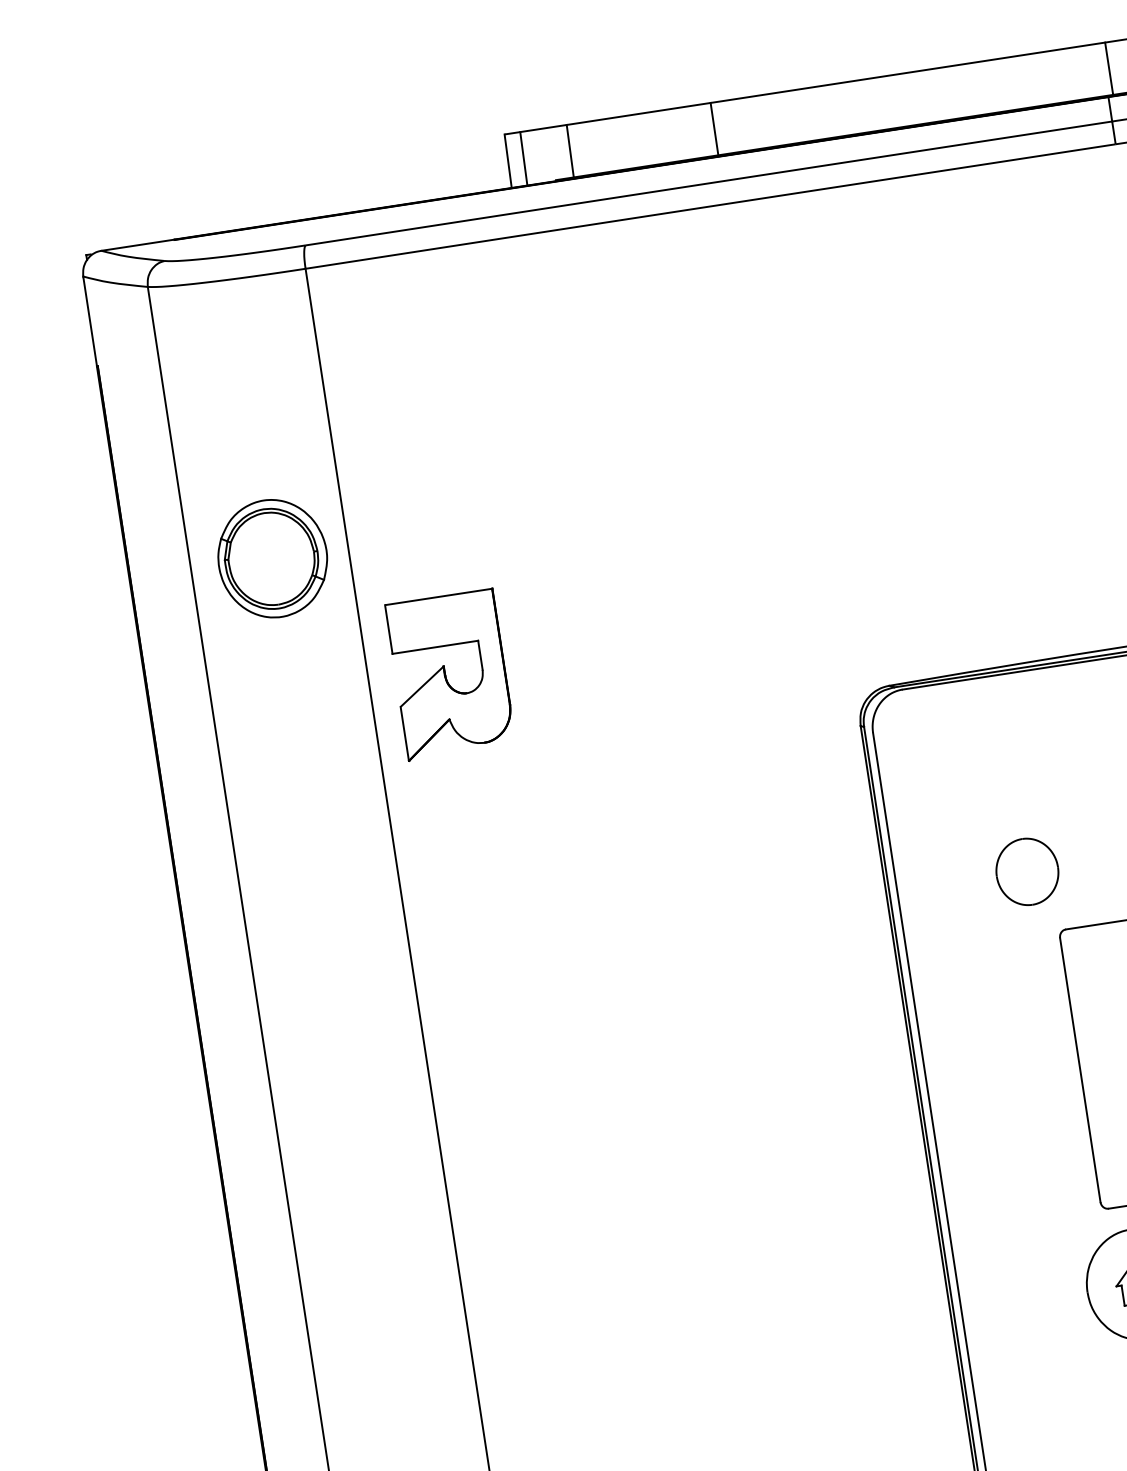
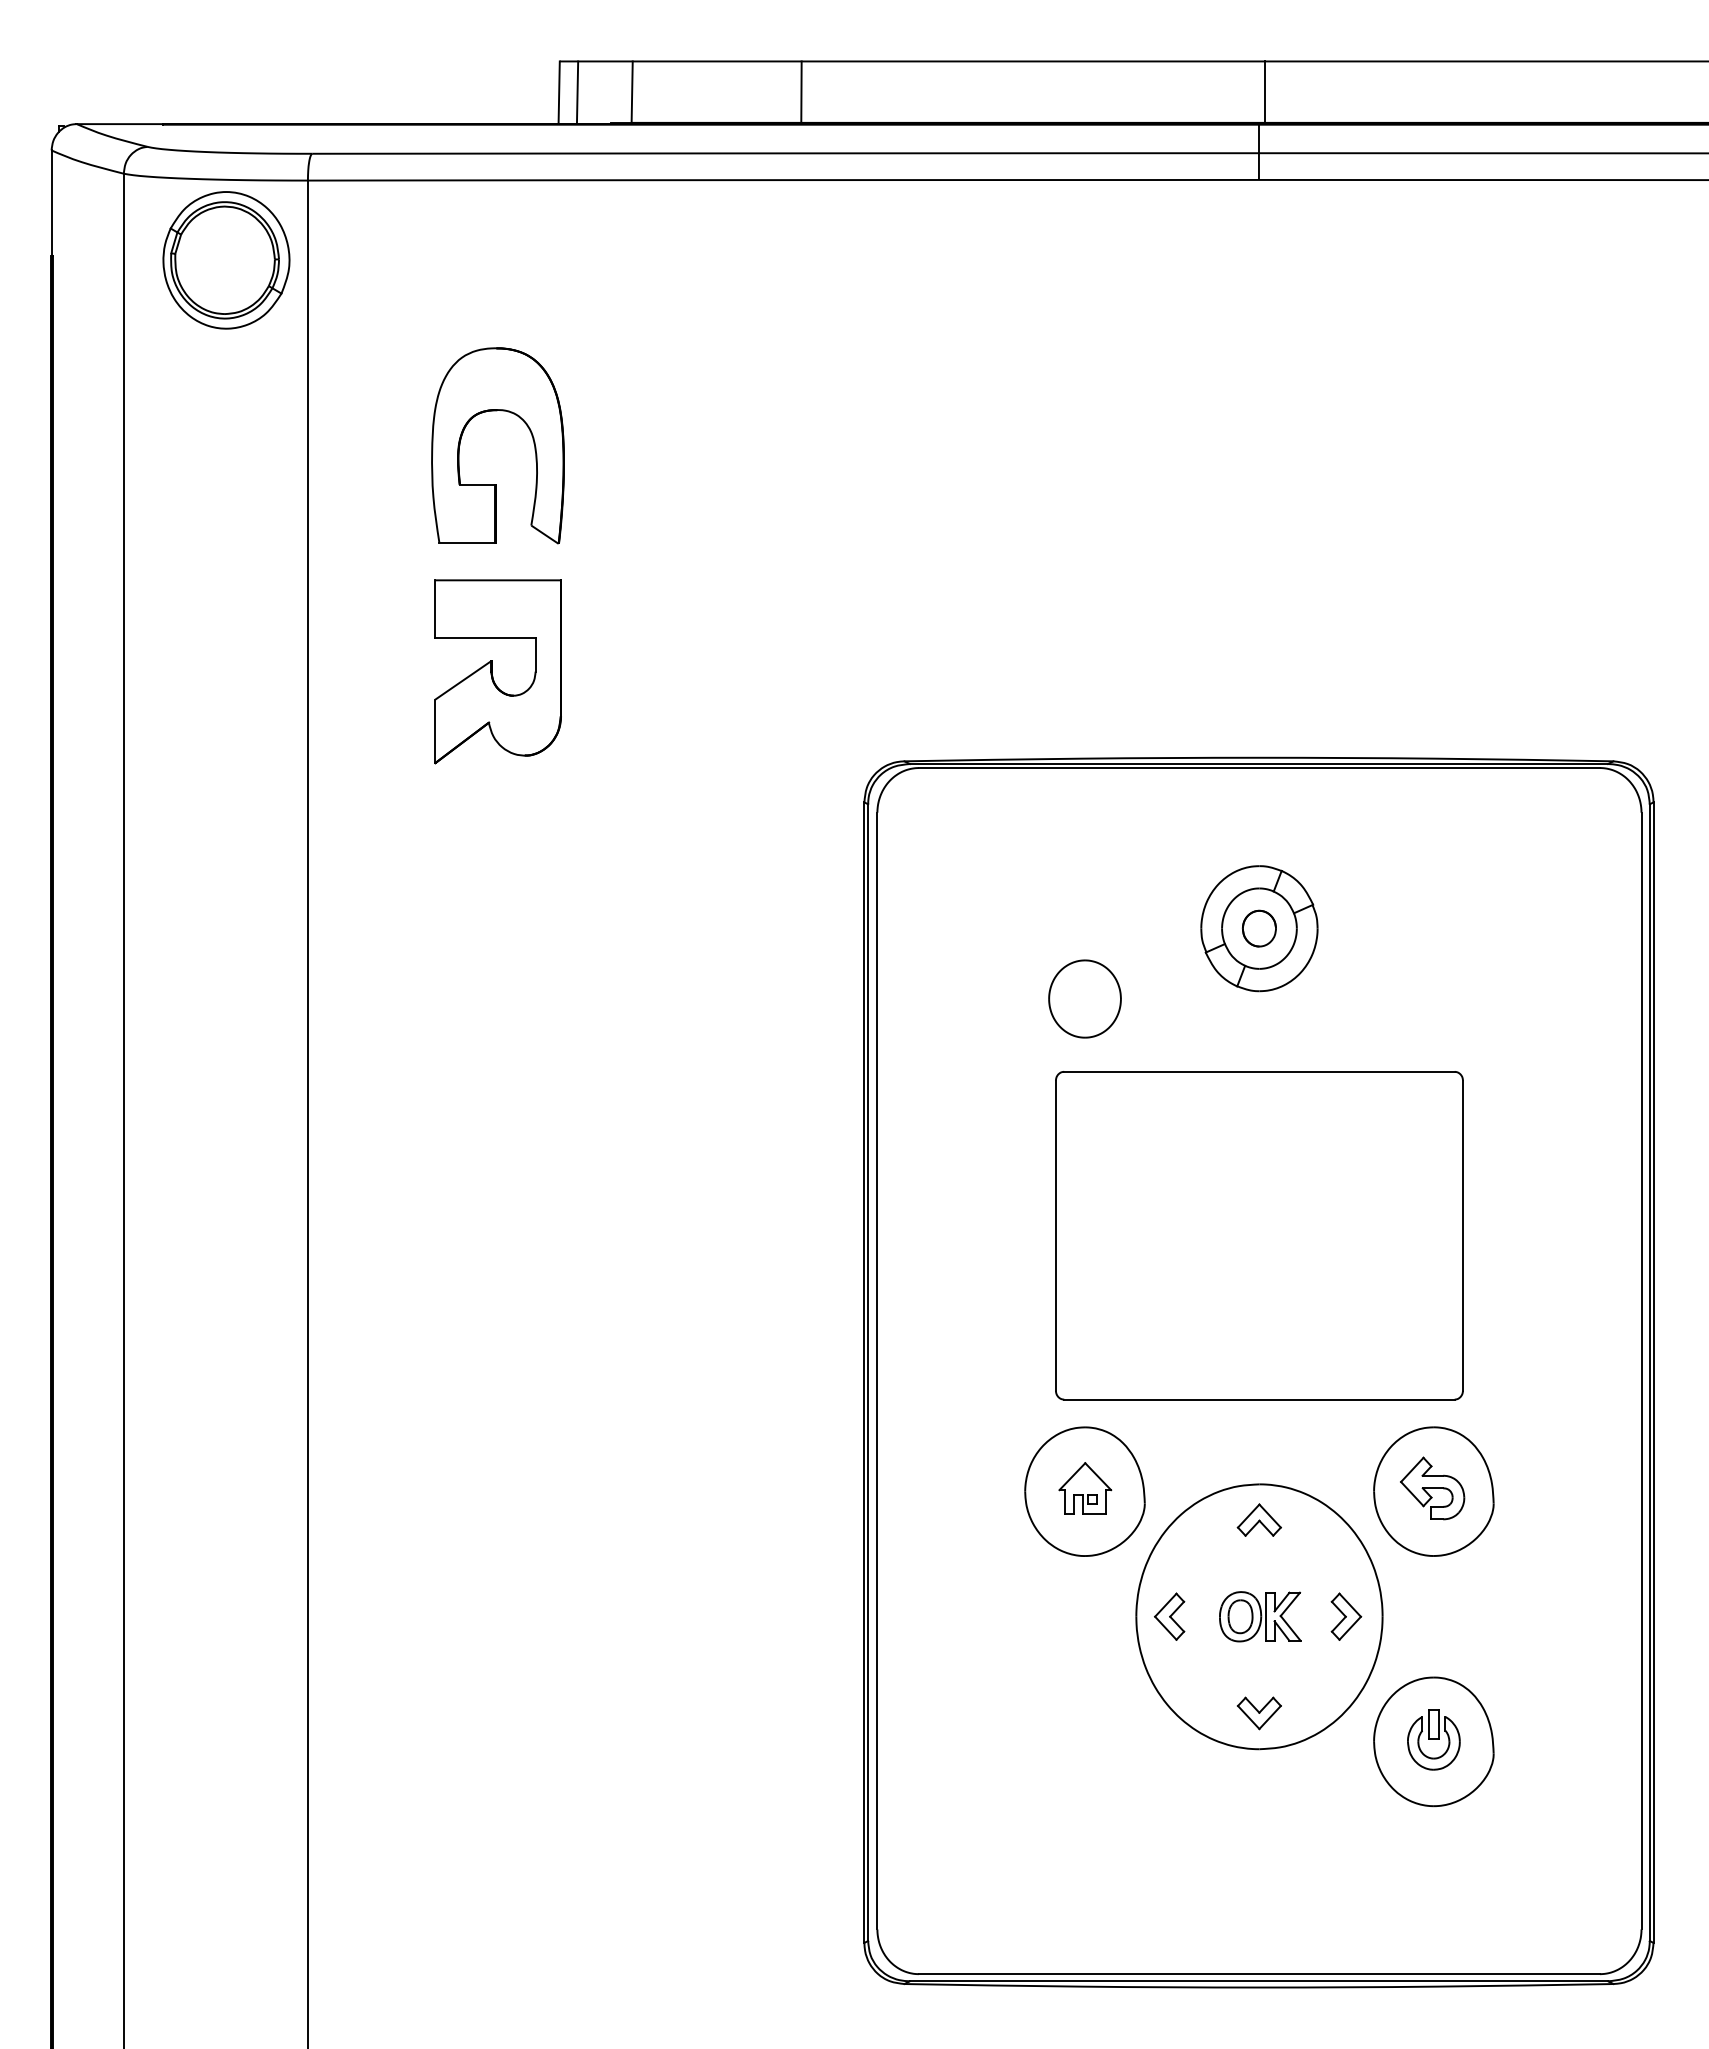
part: (496, 440) -> (496, 411), added
part: (272, 558) -> (226, 260), moved
part: (450, 674) -> (497, 671), moved
part: (1026, 871) -> (1084, 998), moved

